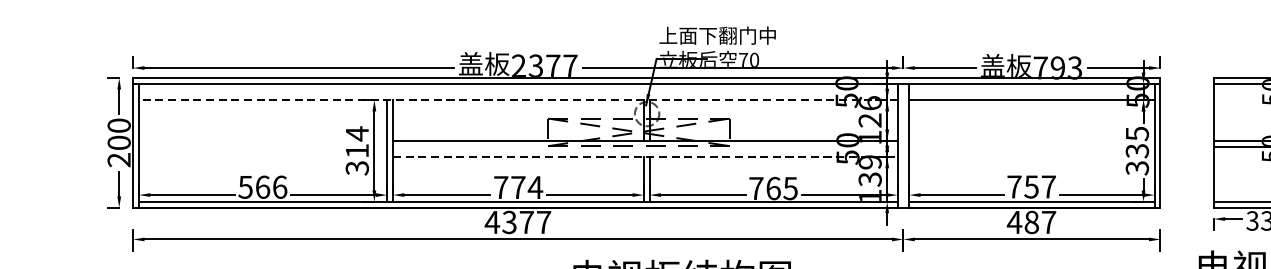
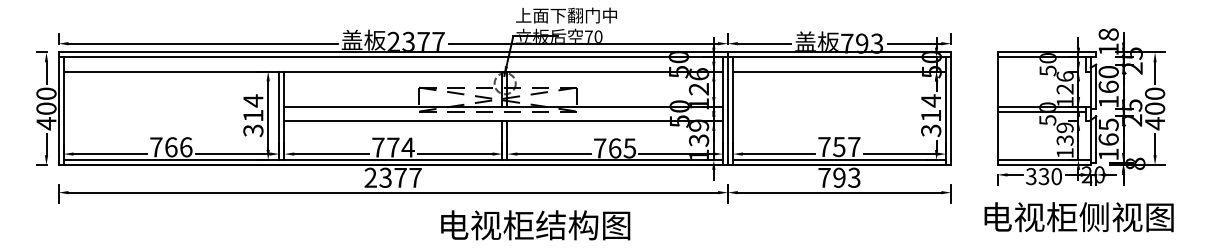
line: (518, 100) -> (393, 71), dashed -> solid
line: (902, 142) -> (727, 108), added
text: (1137, 142) -> (931, 108), 335 -> 314
line: (646, 156) -> (504, 120), dashed -> solid
text: (119, 159) -> (46, 123), 200 -> 400
text: (245, 187) -> (156, 147), 566 -> 766
text: (492, 222) -> (370, 177), 4377 -> 2377
text: (1030, 222) -> (838, 177), 487 -> 793

